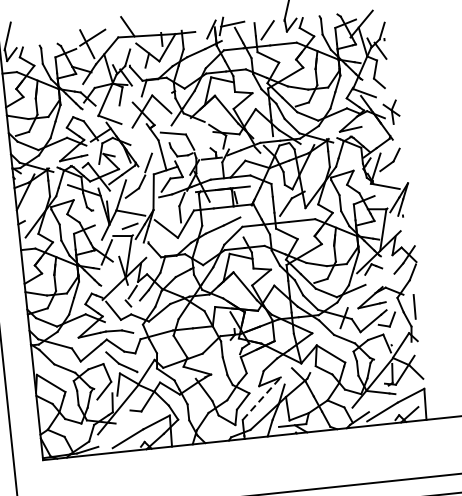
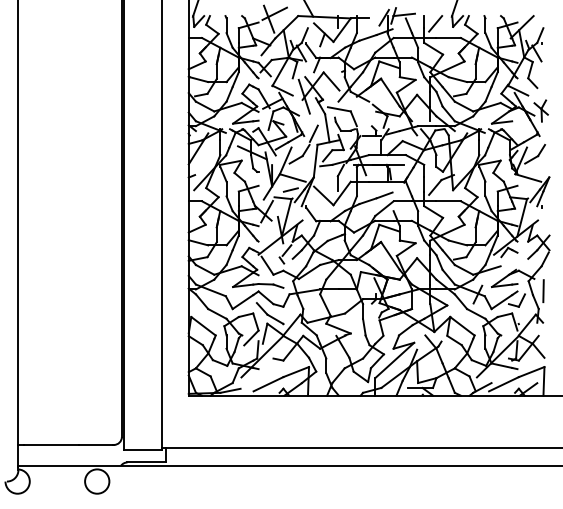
line: (133, 123) -> (303, 96), added
line: (262, 398) -> (395, 360), dashed -> solid

